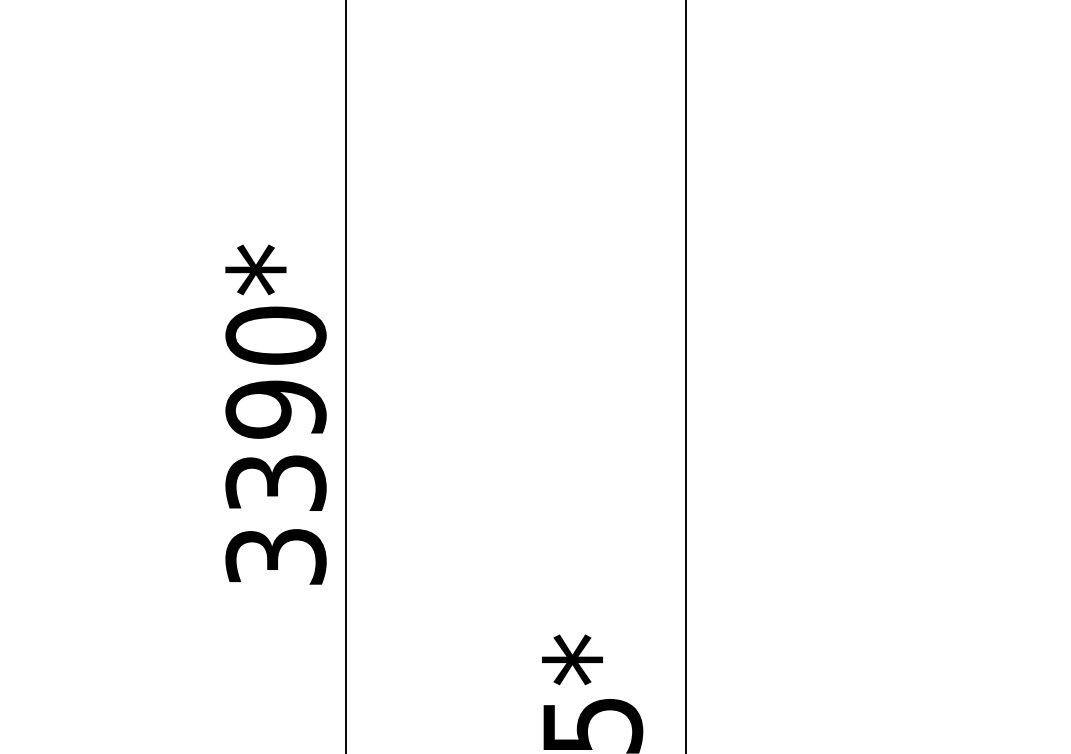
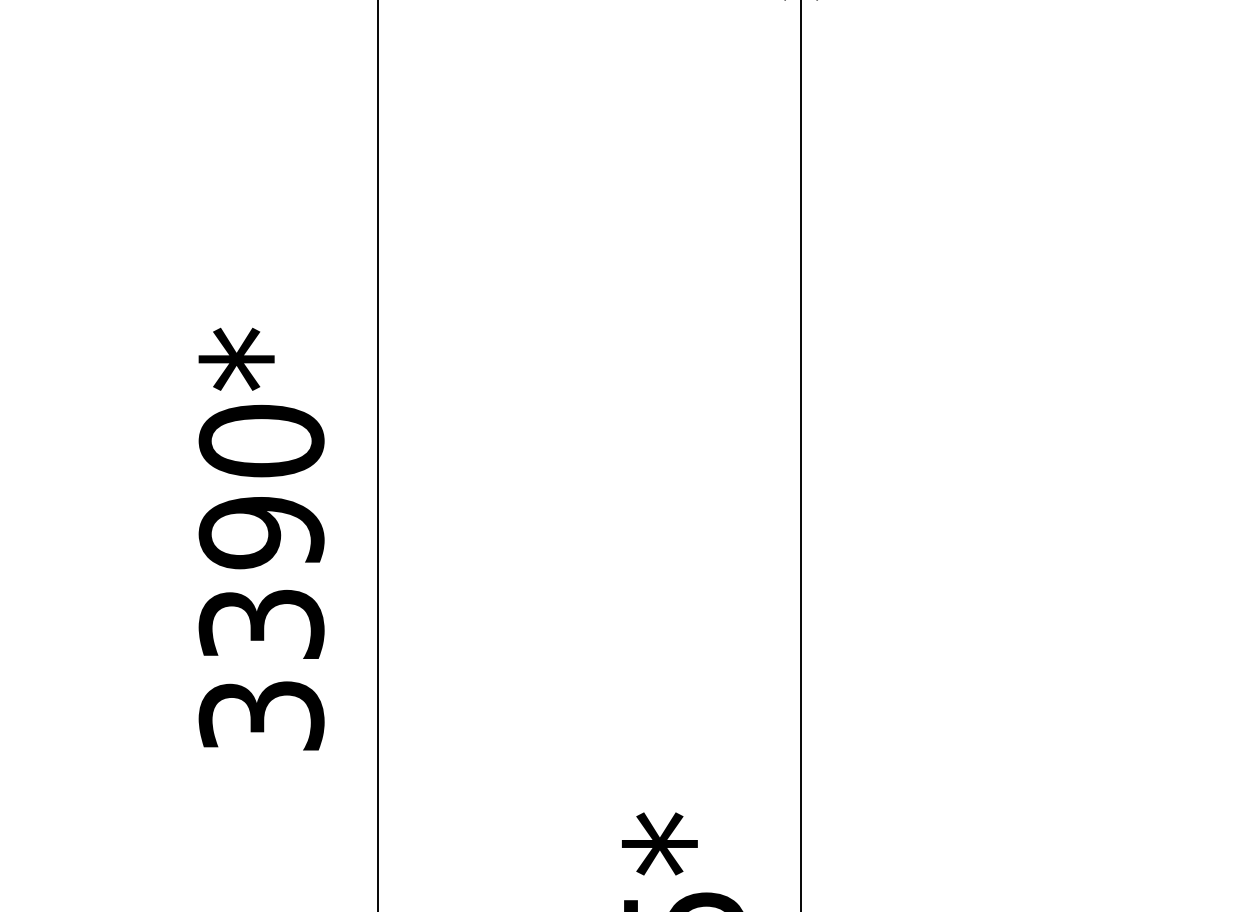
text: (275, 414) -> (260, 538), moved

